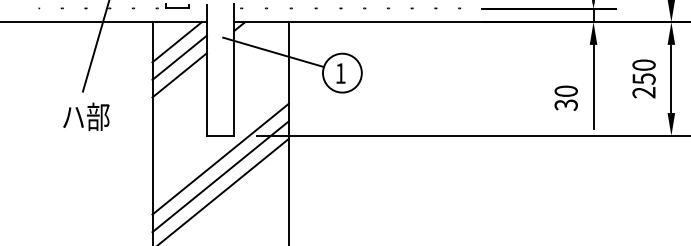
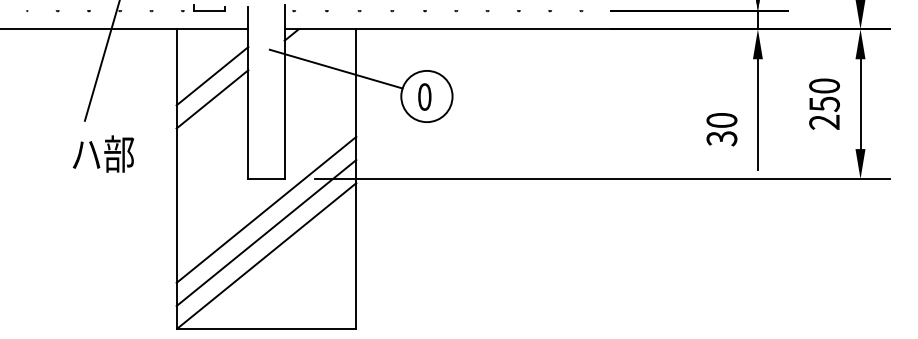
line: (176, 42) -> (208, 55), removed
text: (340, 73) -> (424, 96), 1 -> 0
text: (85, 116) -> (102, 153), moved

